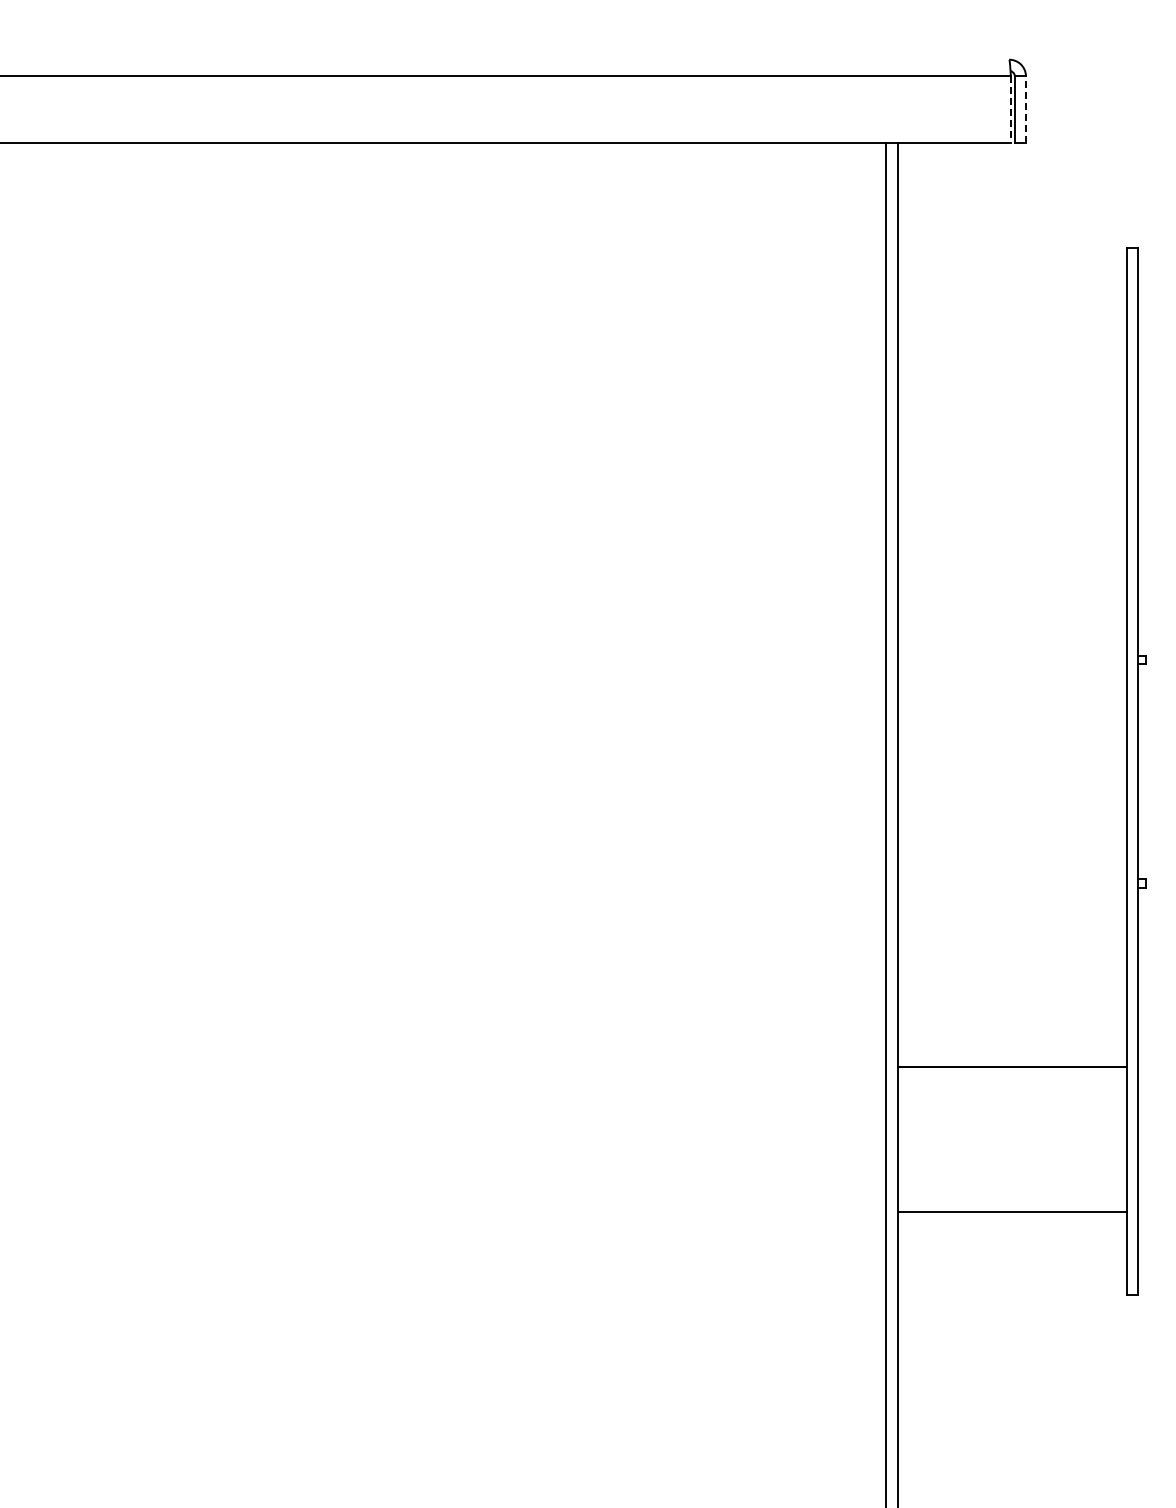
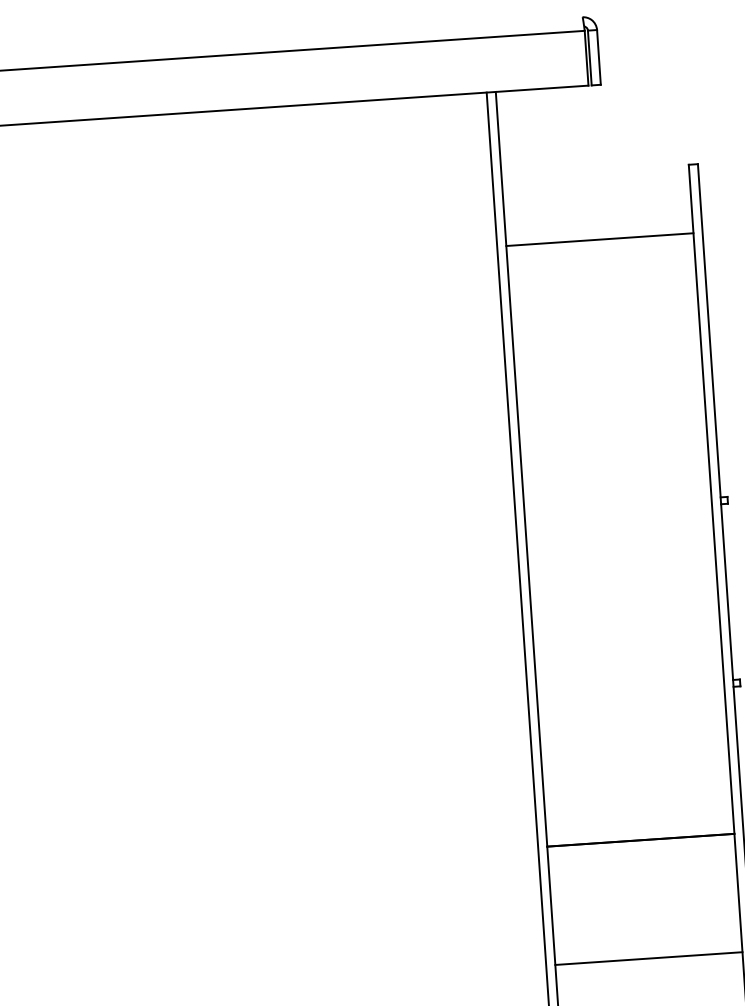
line: (1010, 109) -> (586, 57), dashed -> solid
line: (1026, 109) -> (599, 56), dashed -> solid
line: (1011, 332) -> (599, 240), added

